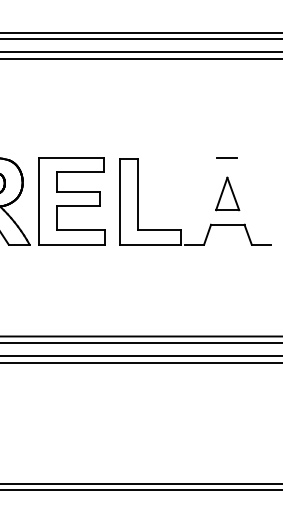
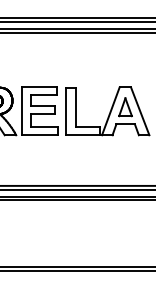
line: (200, 201) -> (110, 111), added
line: (252, 201) -> (139, 111), added

